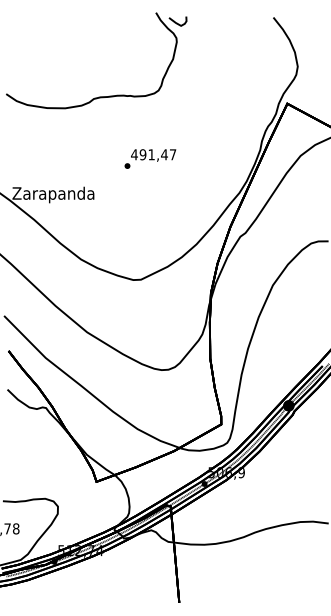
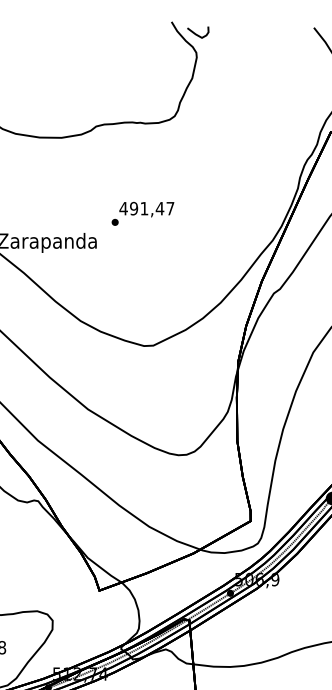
text: (150, 158) -> (143, 213), moved

